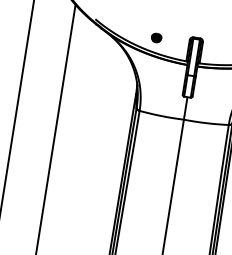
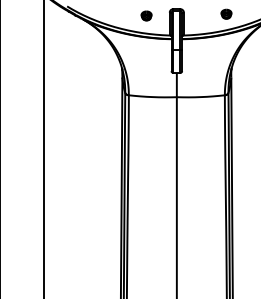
part: (156, 37) -> (146, 15), moved

